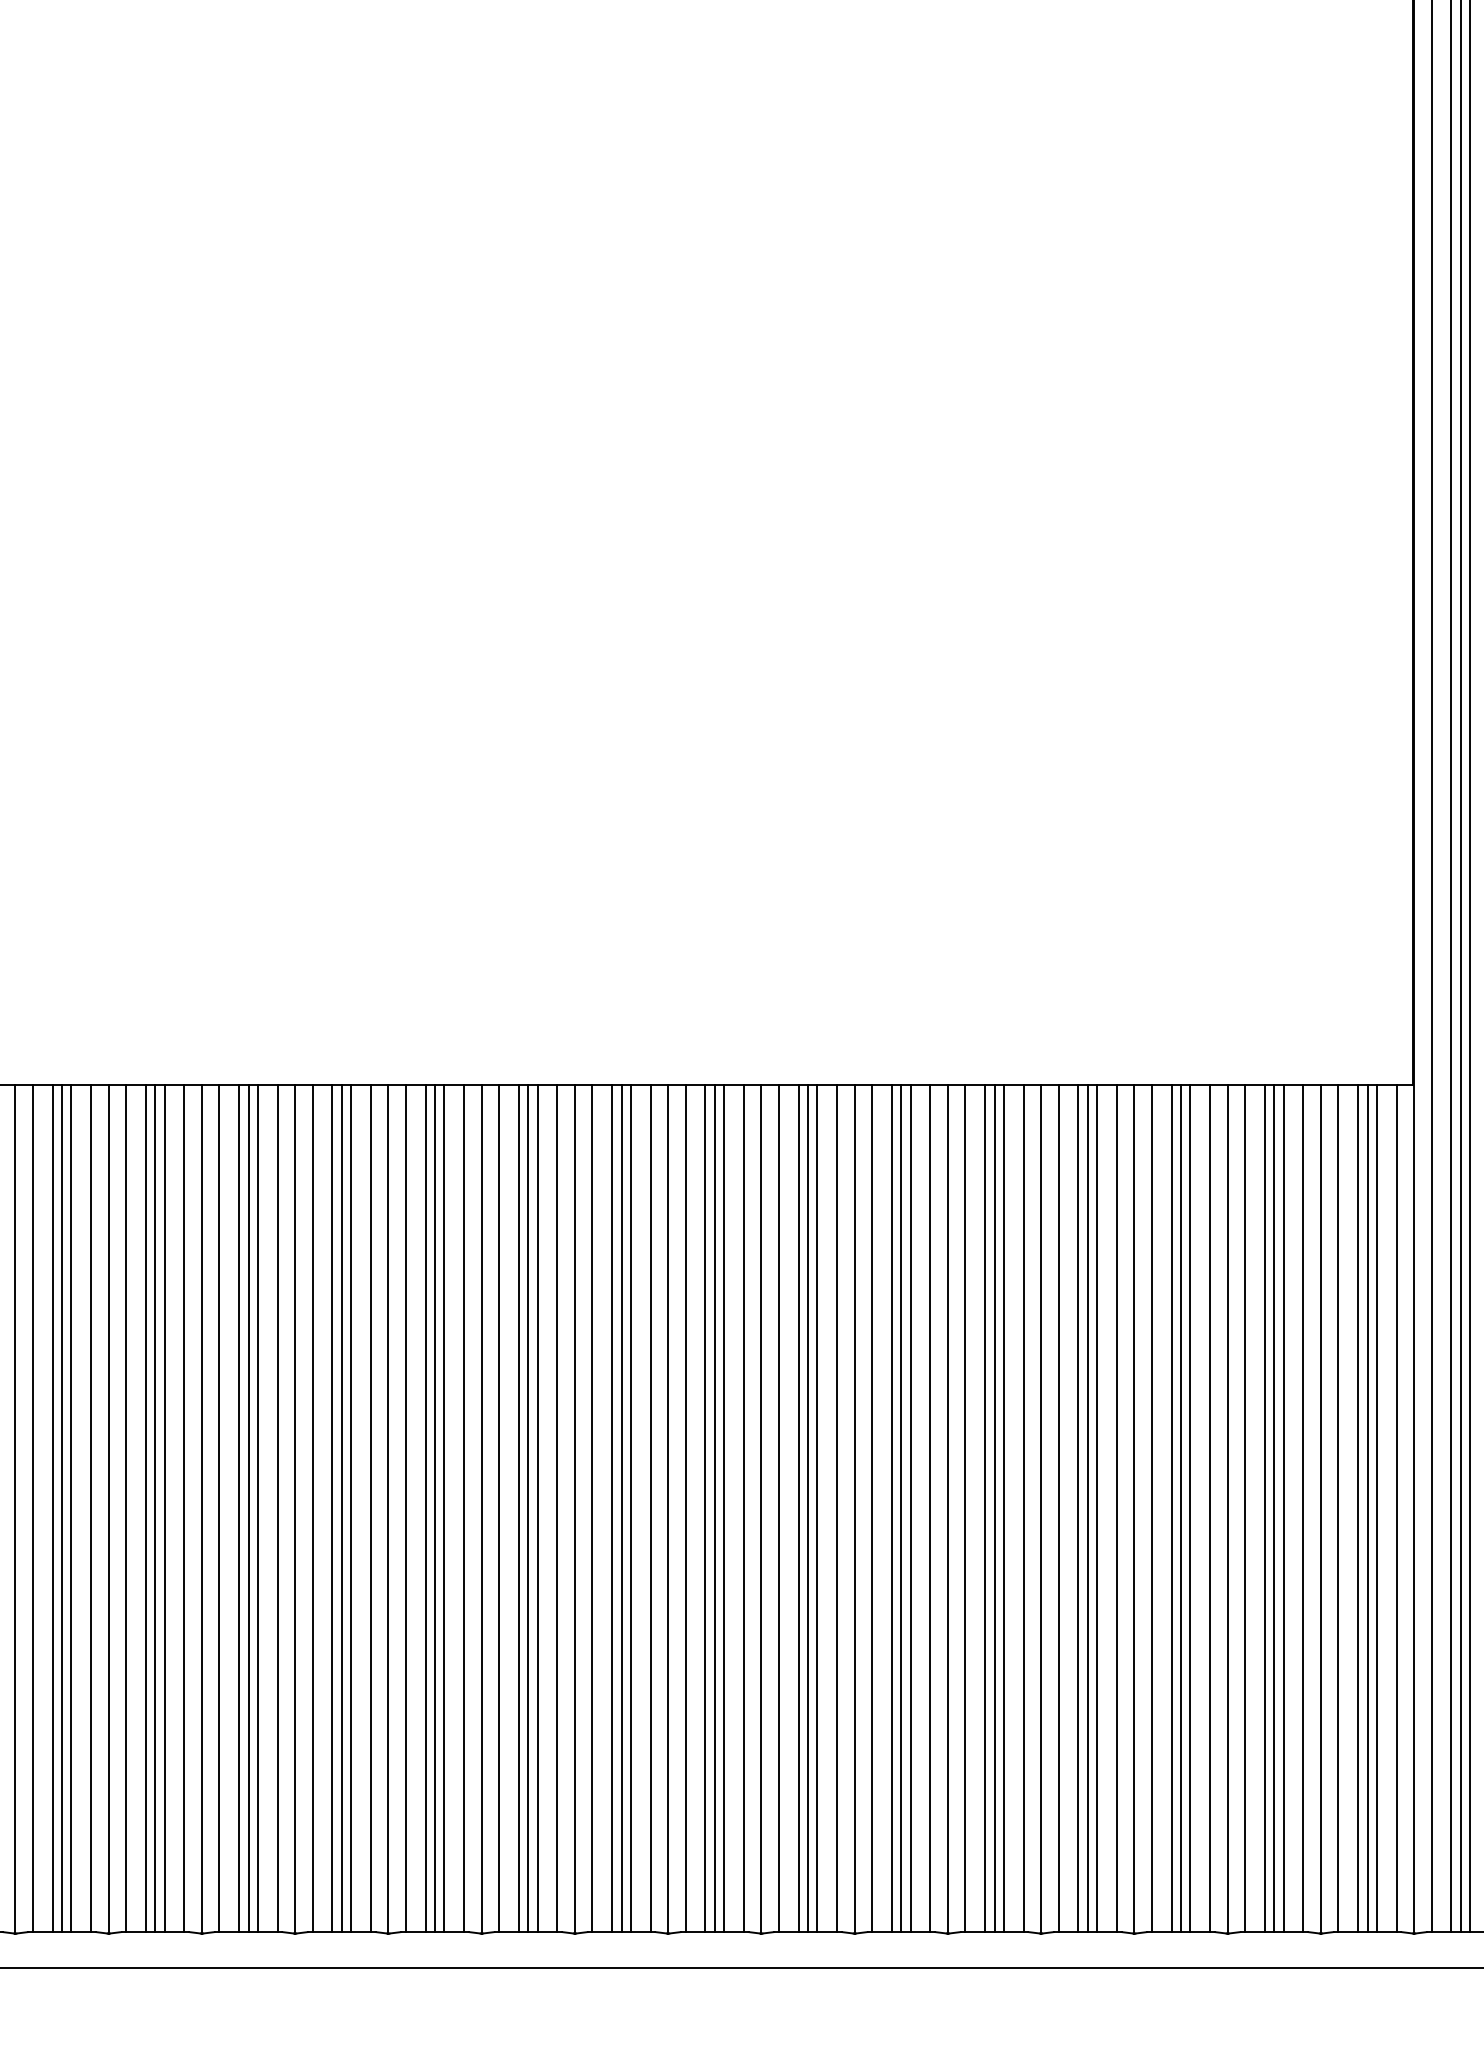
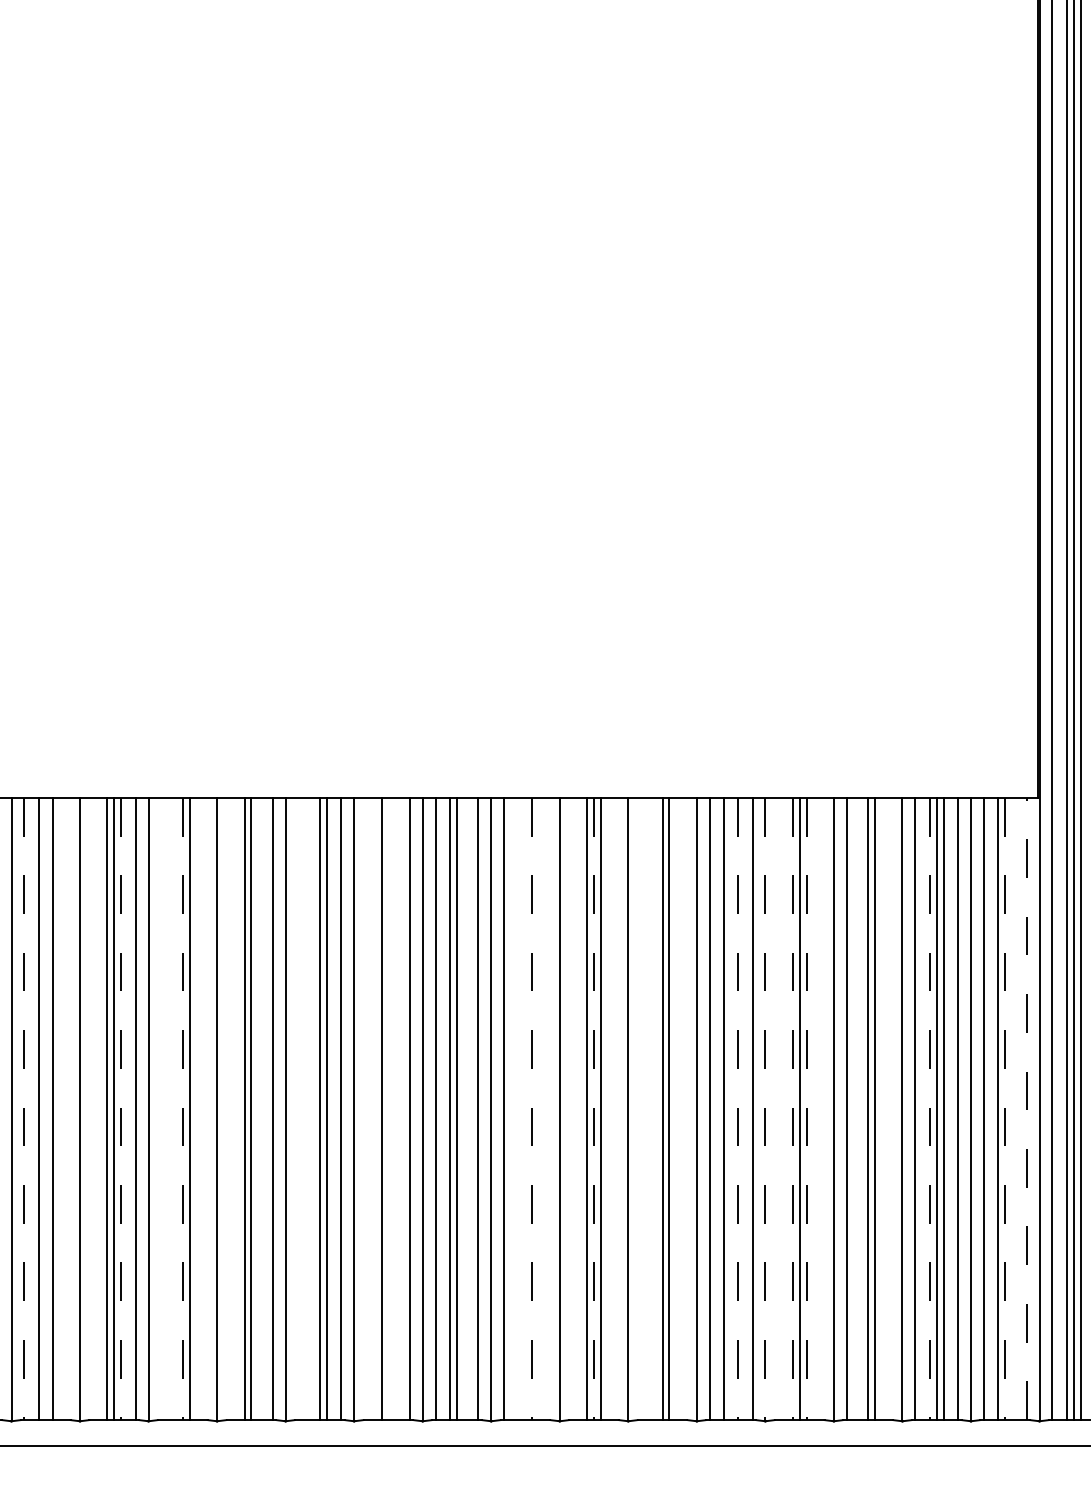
line: (62, 1508) -> (46, 1108), removed
line: (91, 1508) -> (67, 1108), removed
line: (126, 1508) -> (93, 1108), removed
line: (219, 1508) -> (161, 1108), removed
line: (239, 1508) -> (176, 1108), removed
line: (277, 1508) -> (204, 1108), removed
line: (312, 1508) -> (229, 1108), removed
line: (351, 1508) -> (258, 1108), removed
line: (405, 1508) -> (298, 1108), removed
line: (425, 1508) -> (312, 1108), removed
line: (499, 1508) -> (367, 1108), removed
line: (528, 1508) -> (388, 1108), removed
line: (537, 1508) -> (395, 1108), removed
line: (630, 1508) -> (463, 1108), removed
line: (705, 1508) -> (518, 1108), removed
line: (714, 1508) -> (525, 1108), removed
line: (743, 1508) -> (546, 1108), removed
line: (778, 1508) -> (572, 1108), removed
line: (837, 1508) -> (615, 1108), removed
line: (872, 1508) -> (641, 1108), removed
line: (891, 1508) -> (655, 1108), removed
line: (930, 1508) -> (684, 1108), removed
line: (994, 1508) -> (731, 1108), removed
line: (1058, 1508) -> (778, 1108), removed
line: (1116, 1508) -> (820, 1108), removed
line: (1171, 1508) -> (861, 1108), removed
line: (1210, 1508) -> (889, 1108), removed
line: (1376, 1508) -> (1011, 1108), removed
line: (1396, 1508) -> (1026, 1108), solid -> dashed
line: (32, 1509) -> (24, 1109), solid -> dashed
line: (164, 1509) -> (121, 1109), solid -> dashed
line: (248, 1509) -> (182, 1109), solid -> dashed
line: (724, 1509) -> (532, 1109), solid -> dashed
line: (808, 1509) -> (594, 1109), solid -> dashed
line: (1003, 1509) -> (737, 1109), solid -> dashed
line: (1078, 1509) -> (792, 1109), solid -> dashed
line: (1097, 1509) -> (806, 1109), solid -> dashed
line: (1264, 1509) -> (929, 1109), solid -> dashed
line: (1367, 1509) -> (1005, 1109), solid -> dashed
line: (1041, 1510) -> (765, 1110), solid -> dashed

